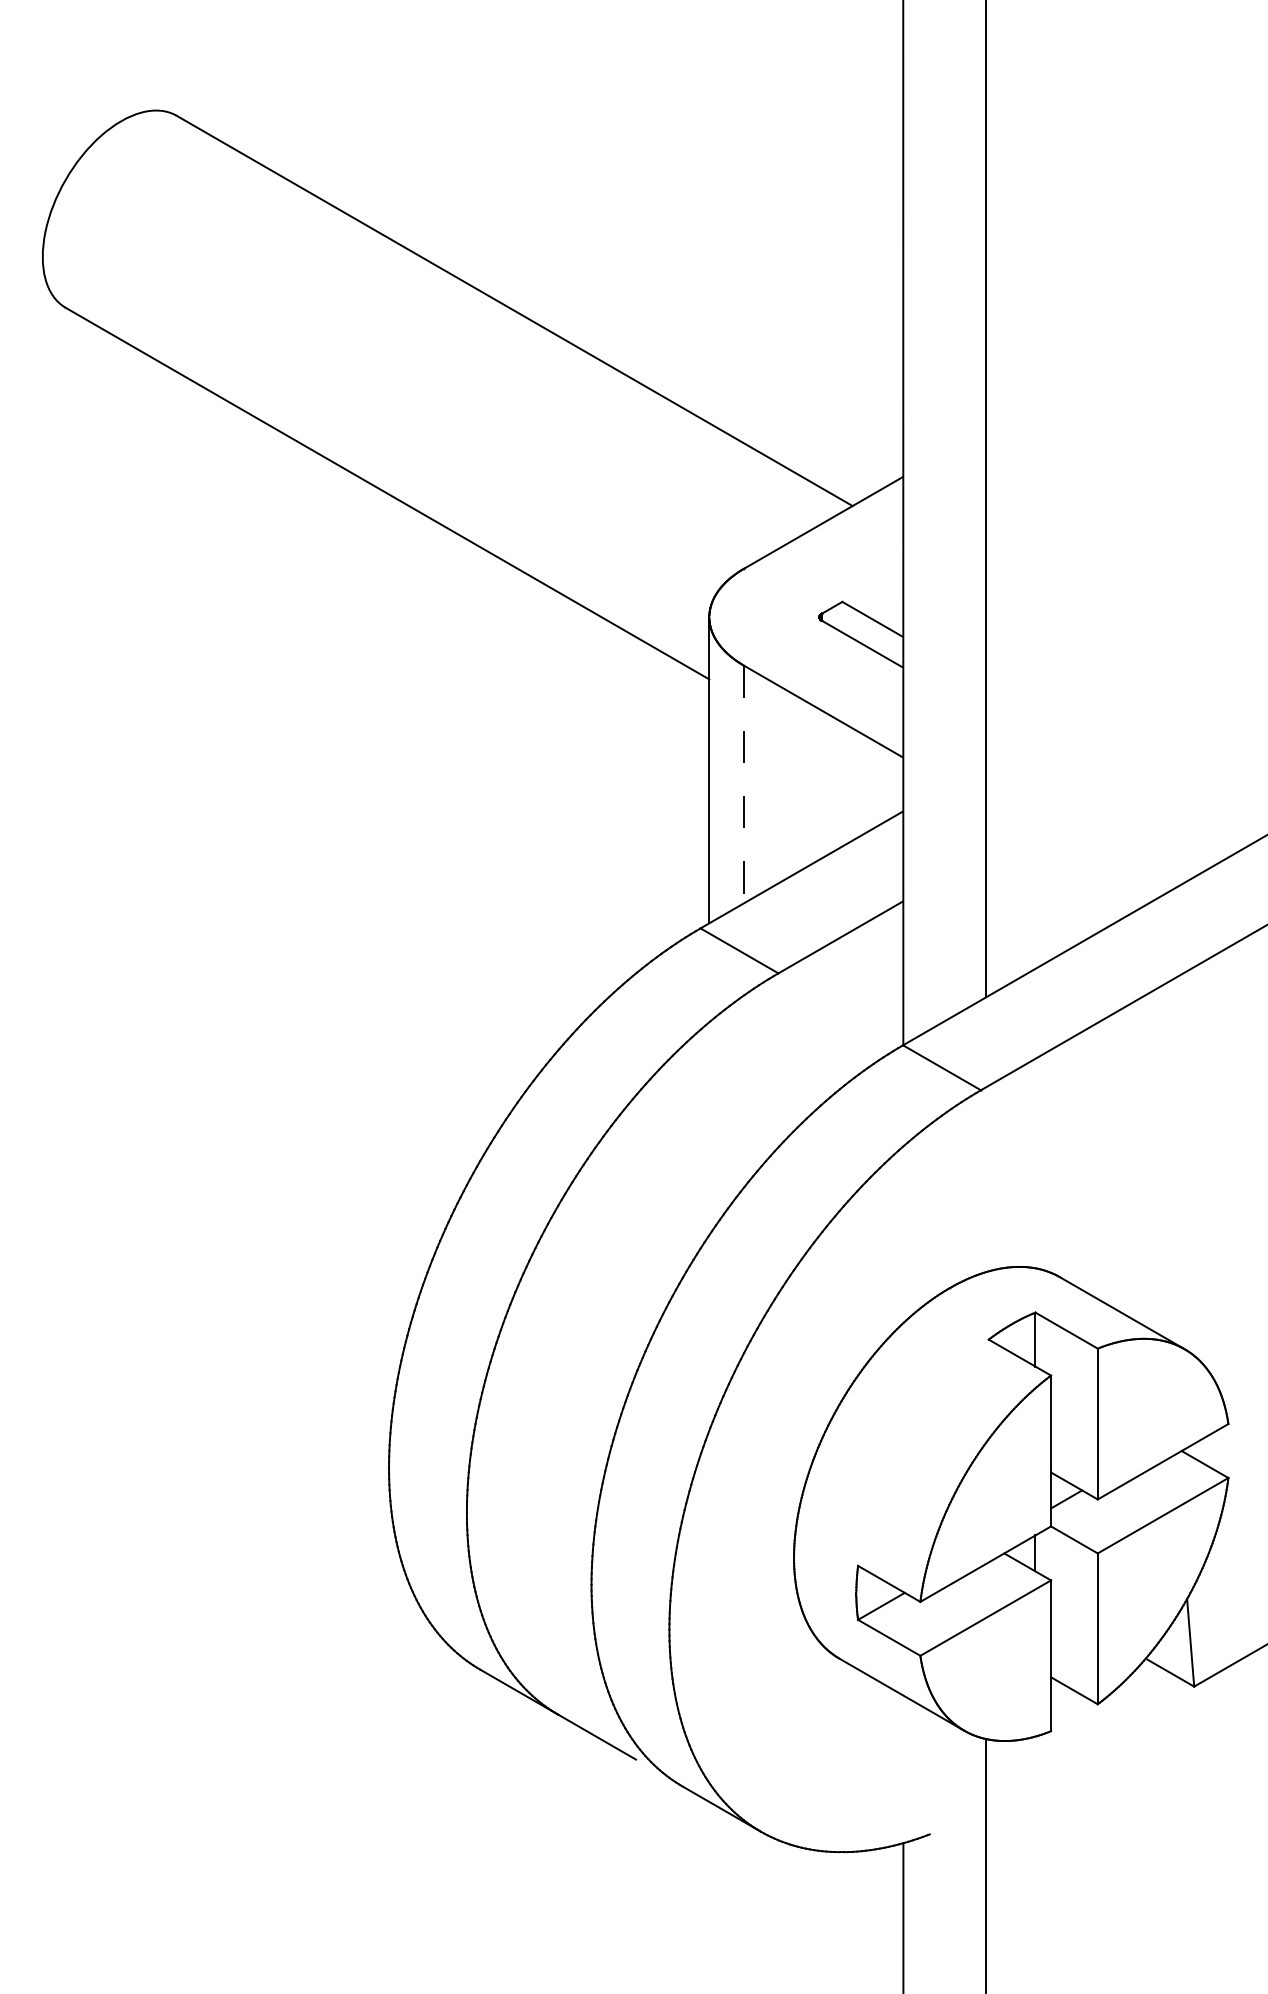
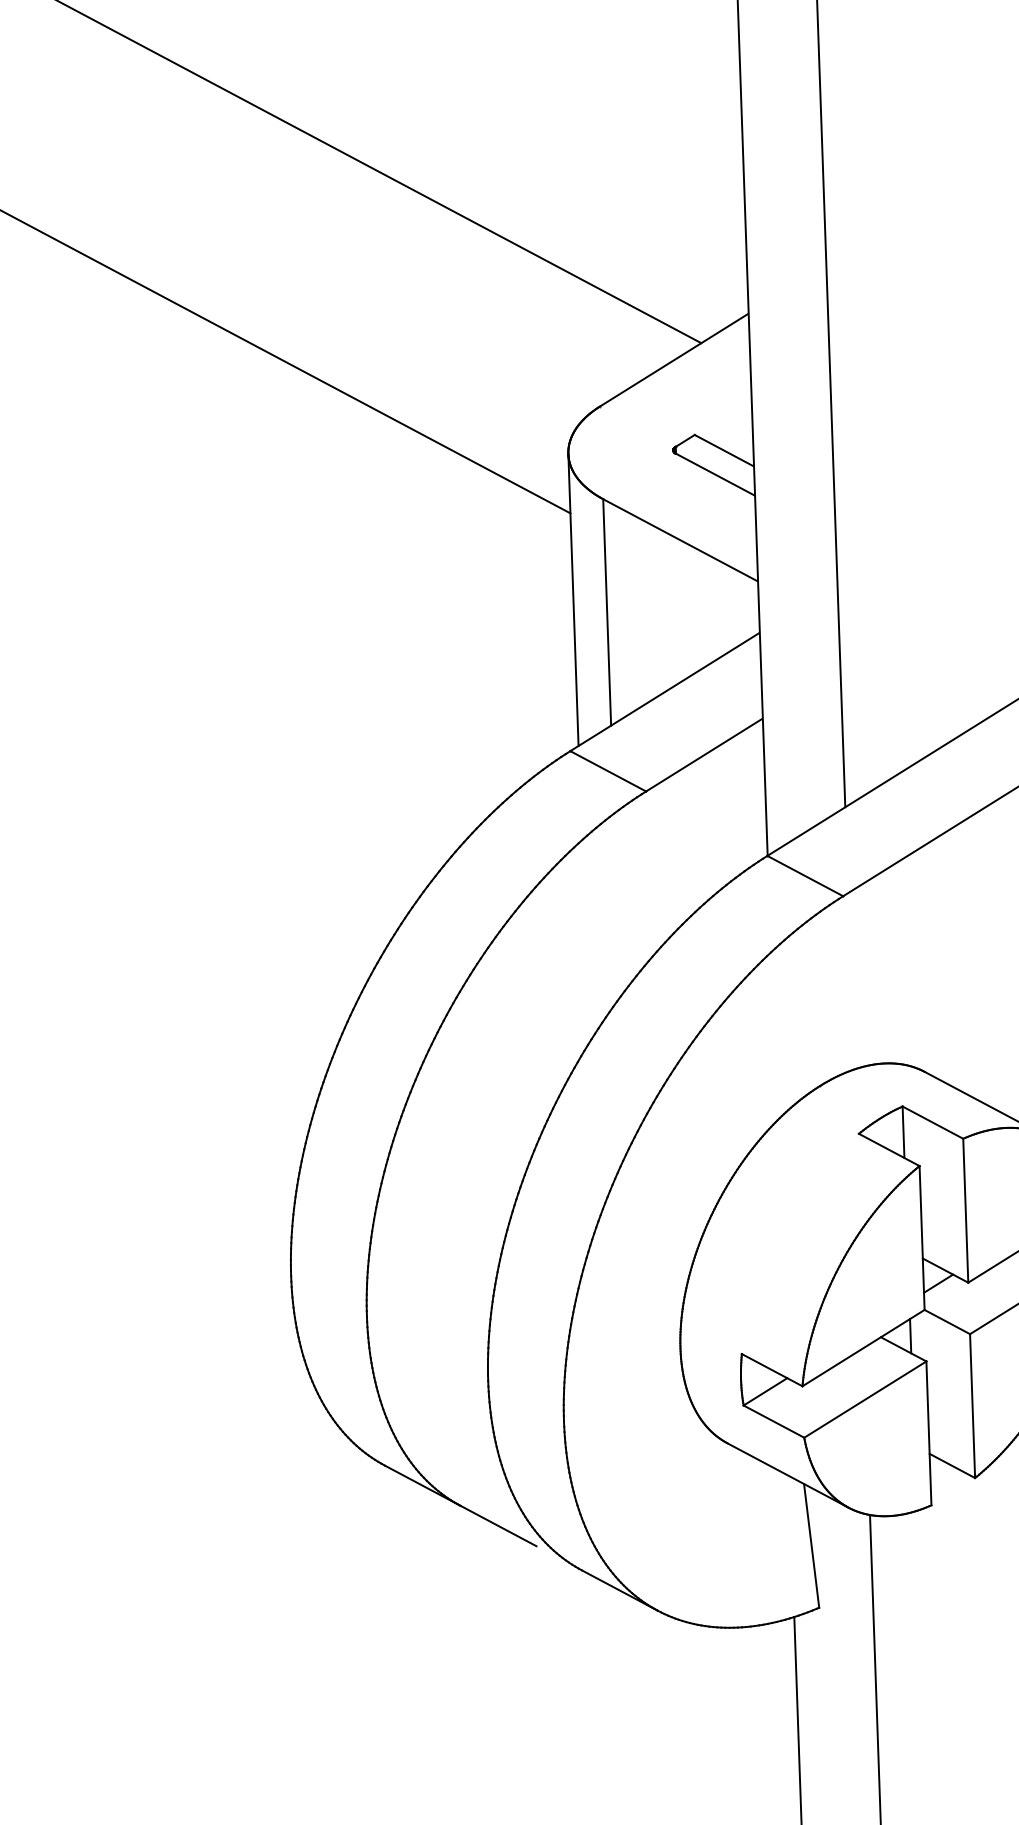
line: (744, 784) -> (607, 612), dashed -> solid
line: (923, 1769) -> (811, 1546), added

